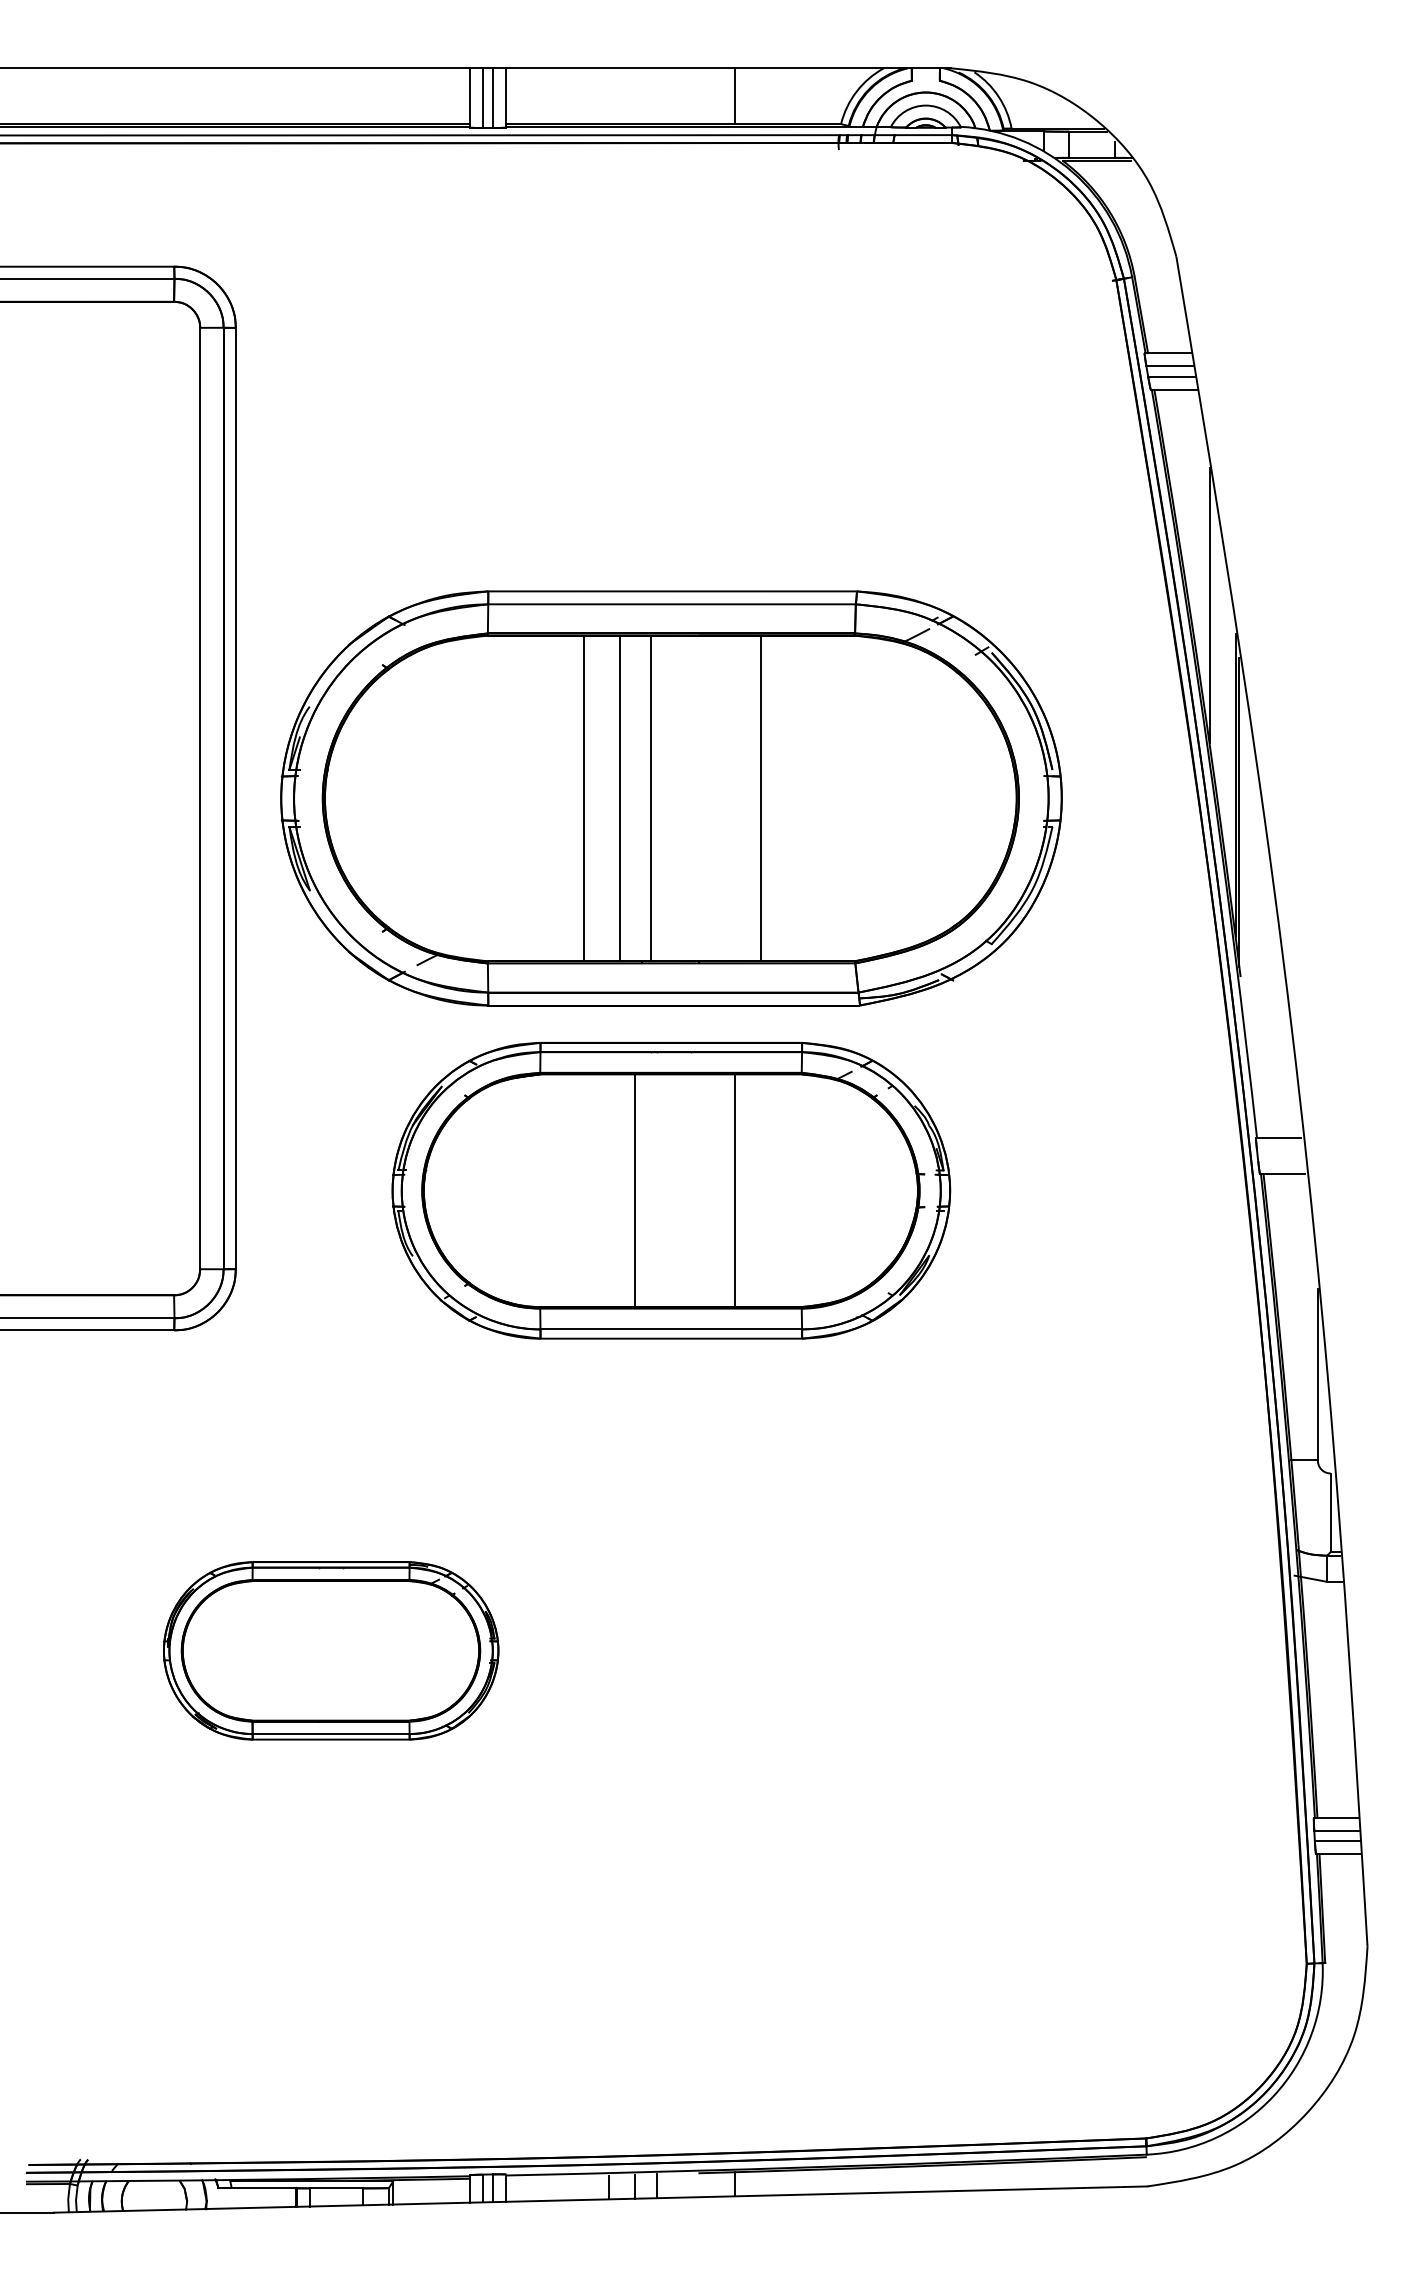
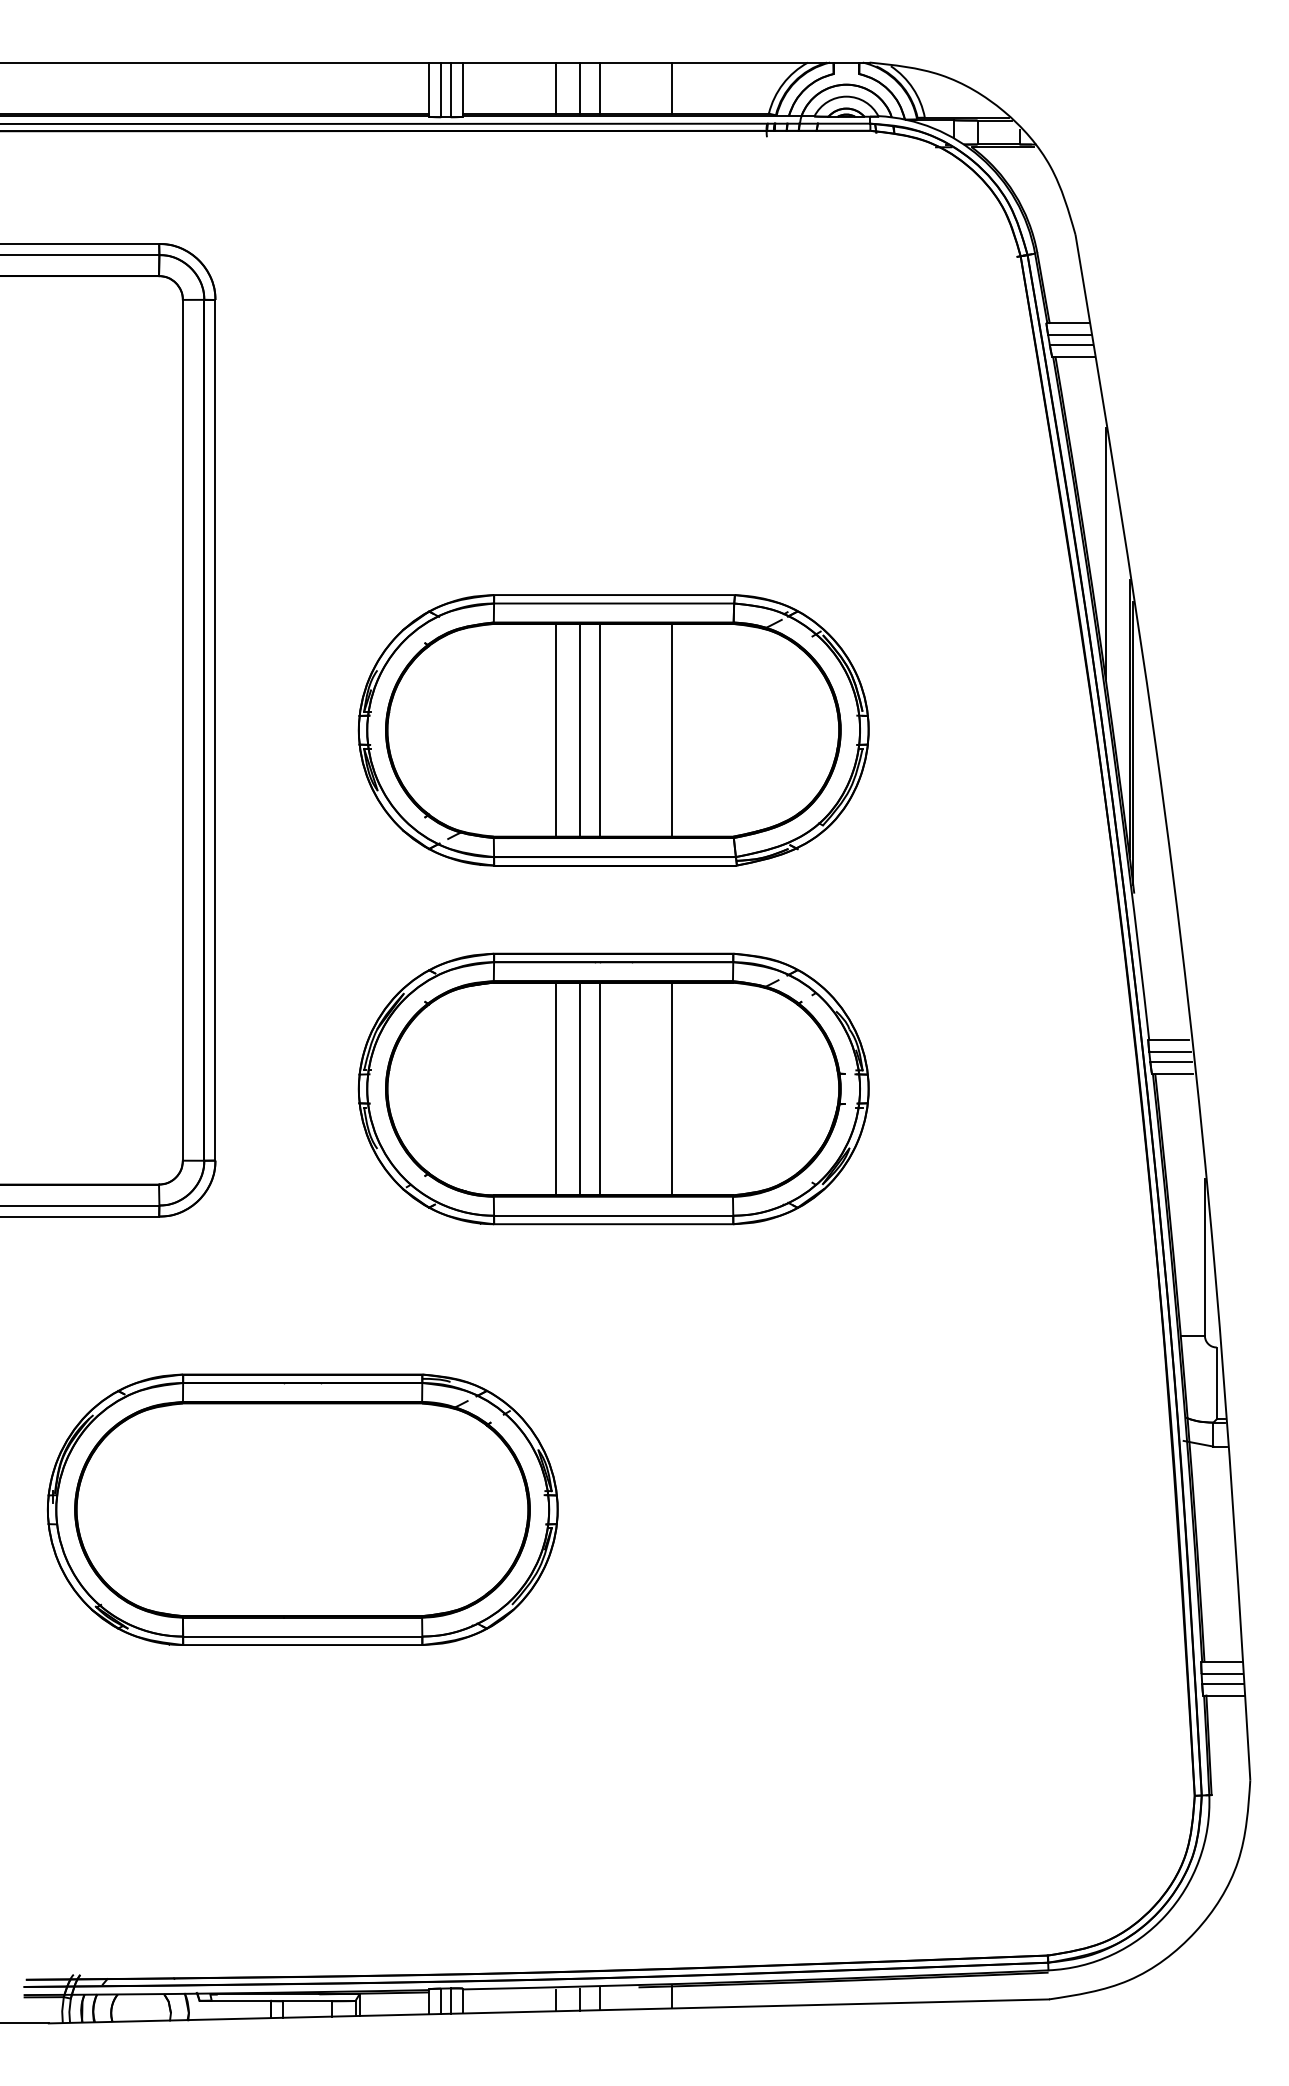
line: (608, 95) -> (556, 87), added
line: (635, 95) -> (580, 87), added
line: (656, 95) -> (600, 87), added
part: (671, 798) -> (613, 730), size x0.71
line: (1279, 1150) -> (1169, 1052), added
line: (1280, 1160) -> (1170, 1061), added
line: (608, 1190) -> (556, 1088), added
line: (656, 1190) -> (600, 1088), added
part: (330, 1650) -> (302, 1509), size x1.67

